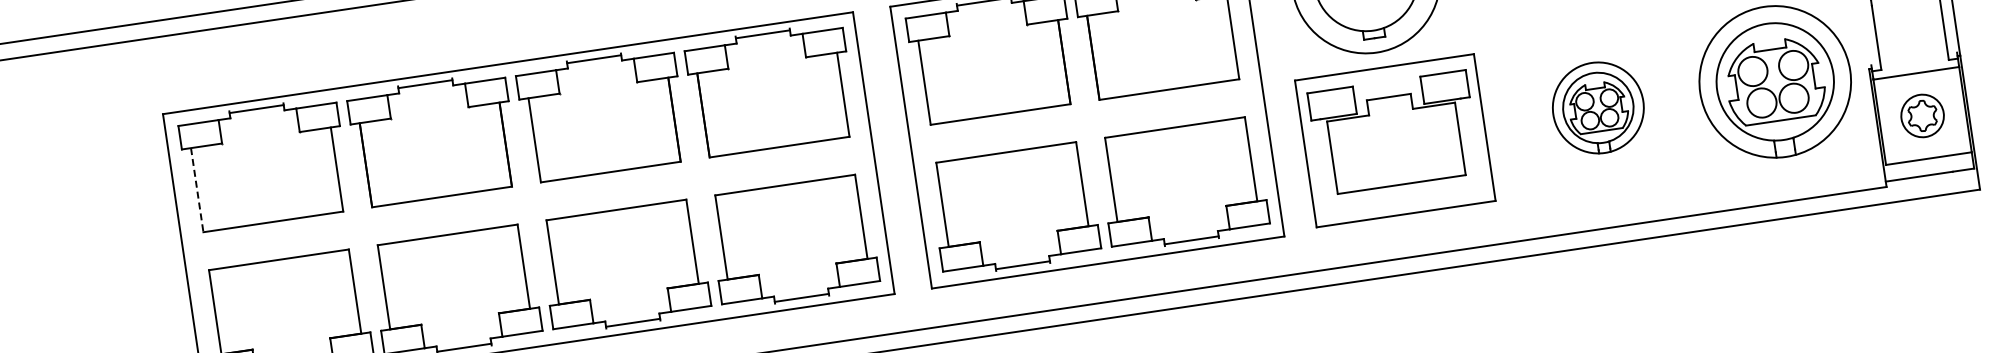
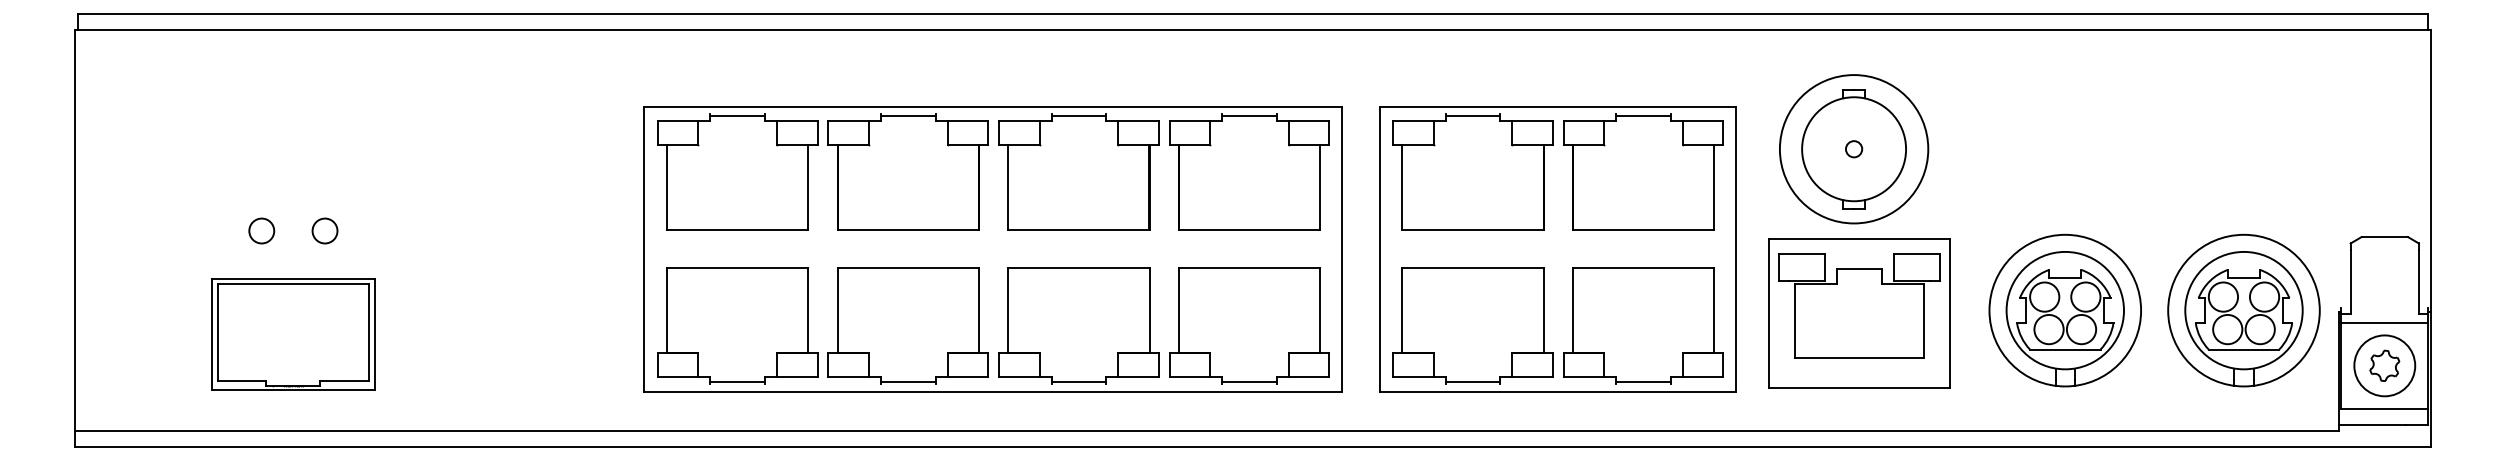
part: (1597, 107) -> (2064, 310), size x1.67
circle: (1922, 115) -> (2384, 365), size x1.43
line: (197, 190) -> (667, 187), dashed -> solid

